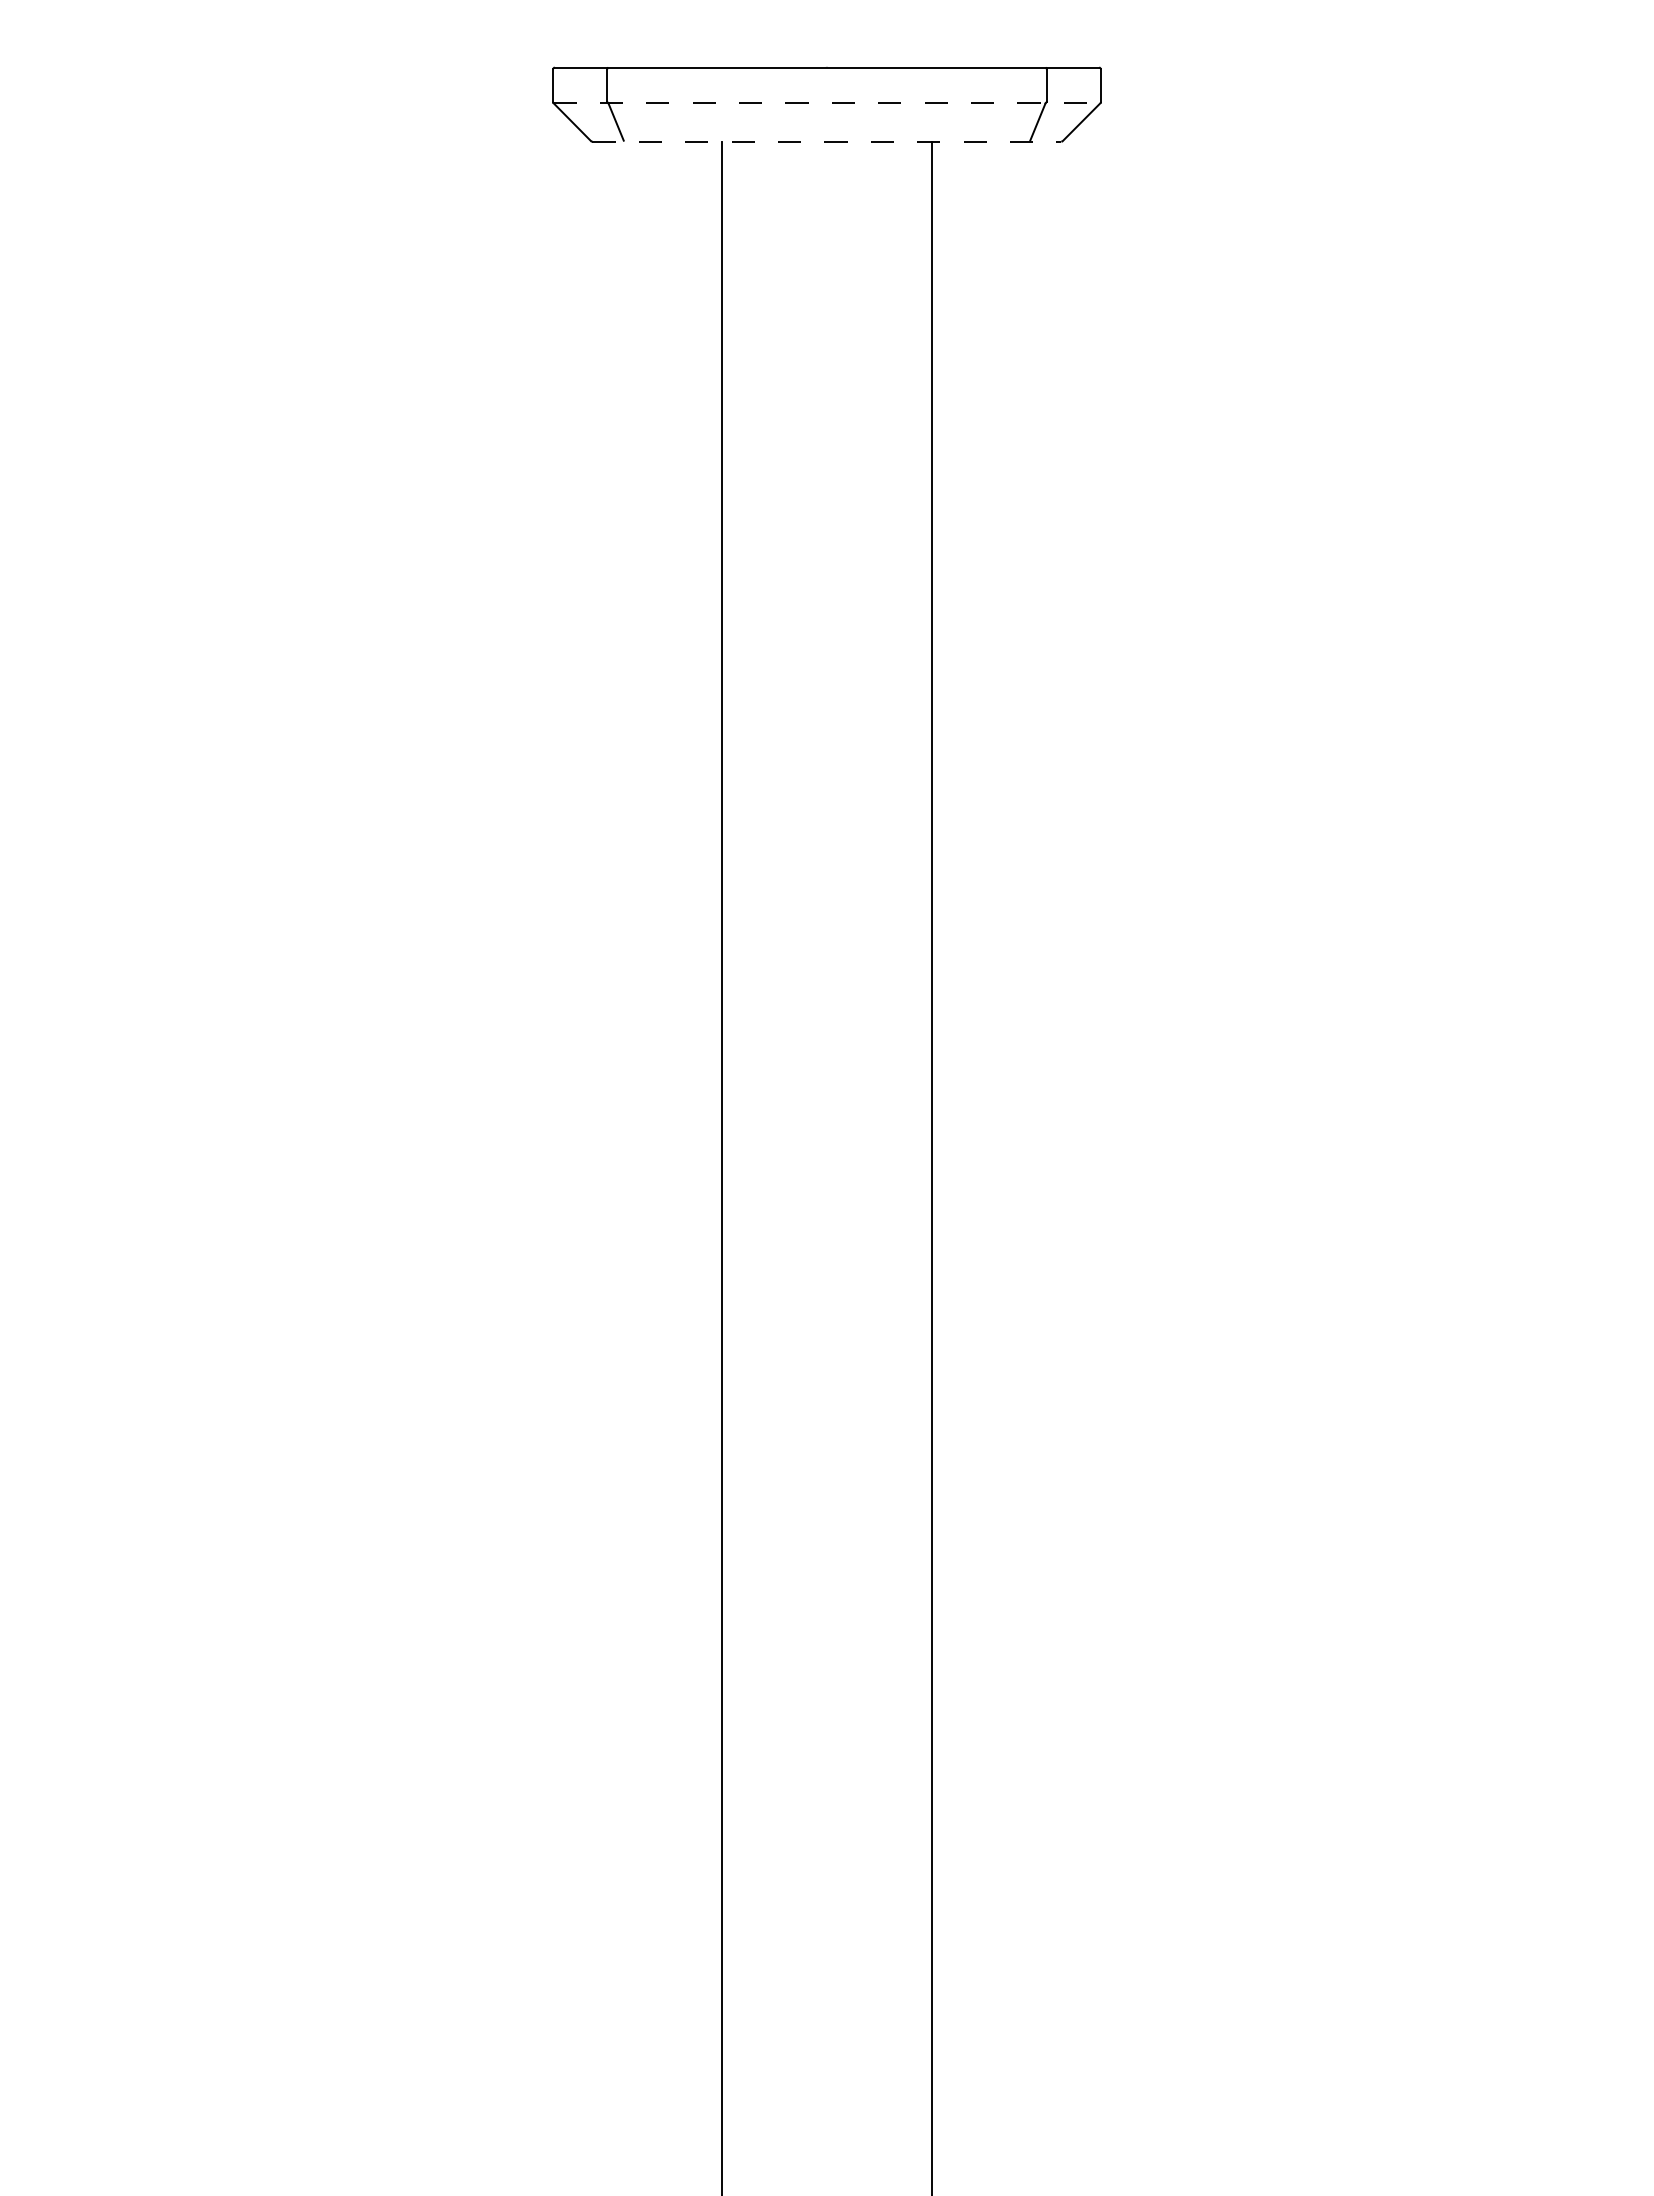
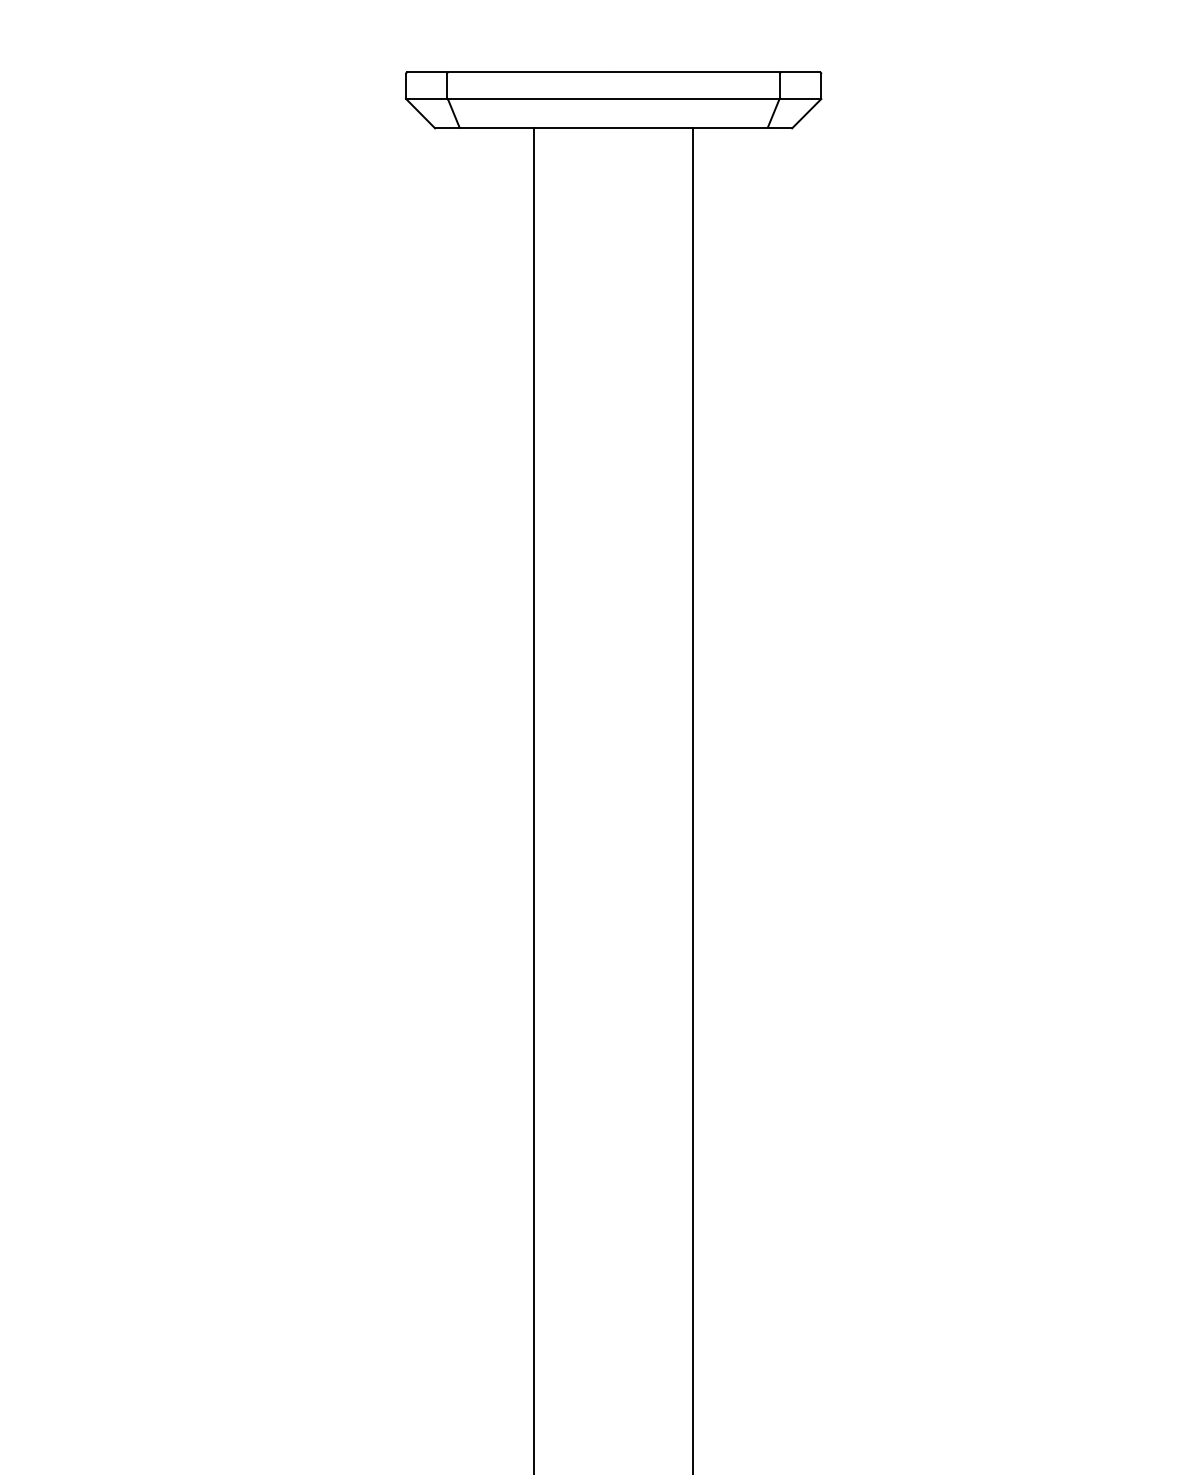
line: (827, 103) -> (614, 99), dashed -> solid
line: (827, 141) -> (614, 128), dashed -> solid

